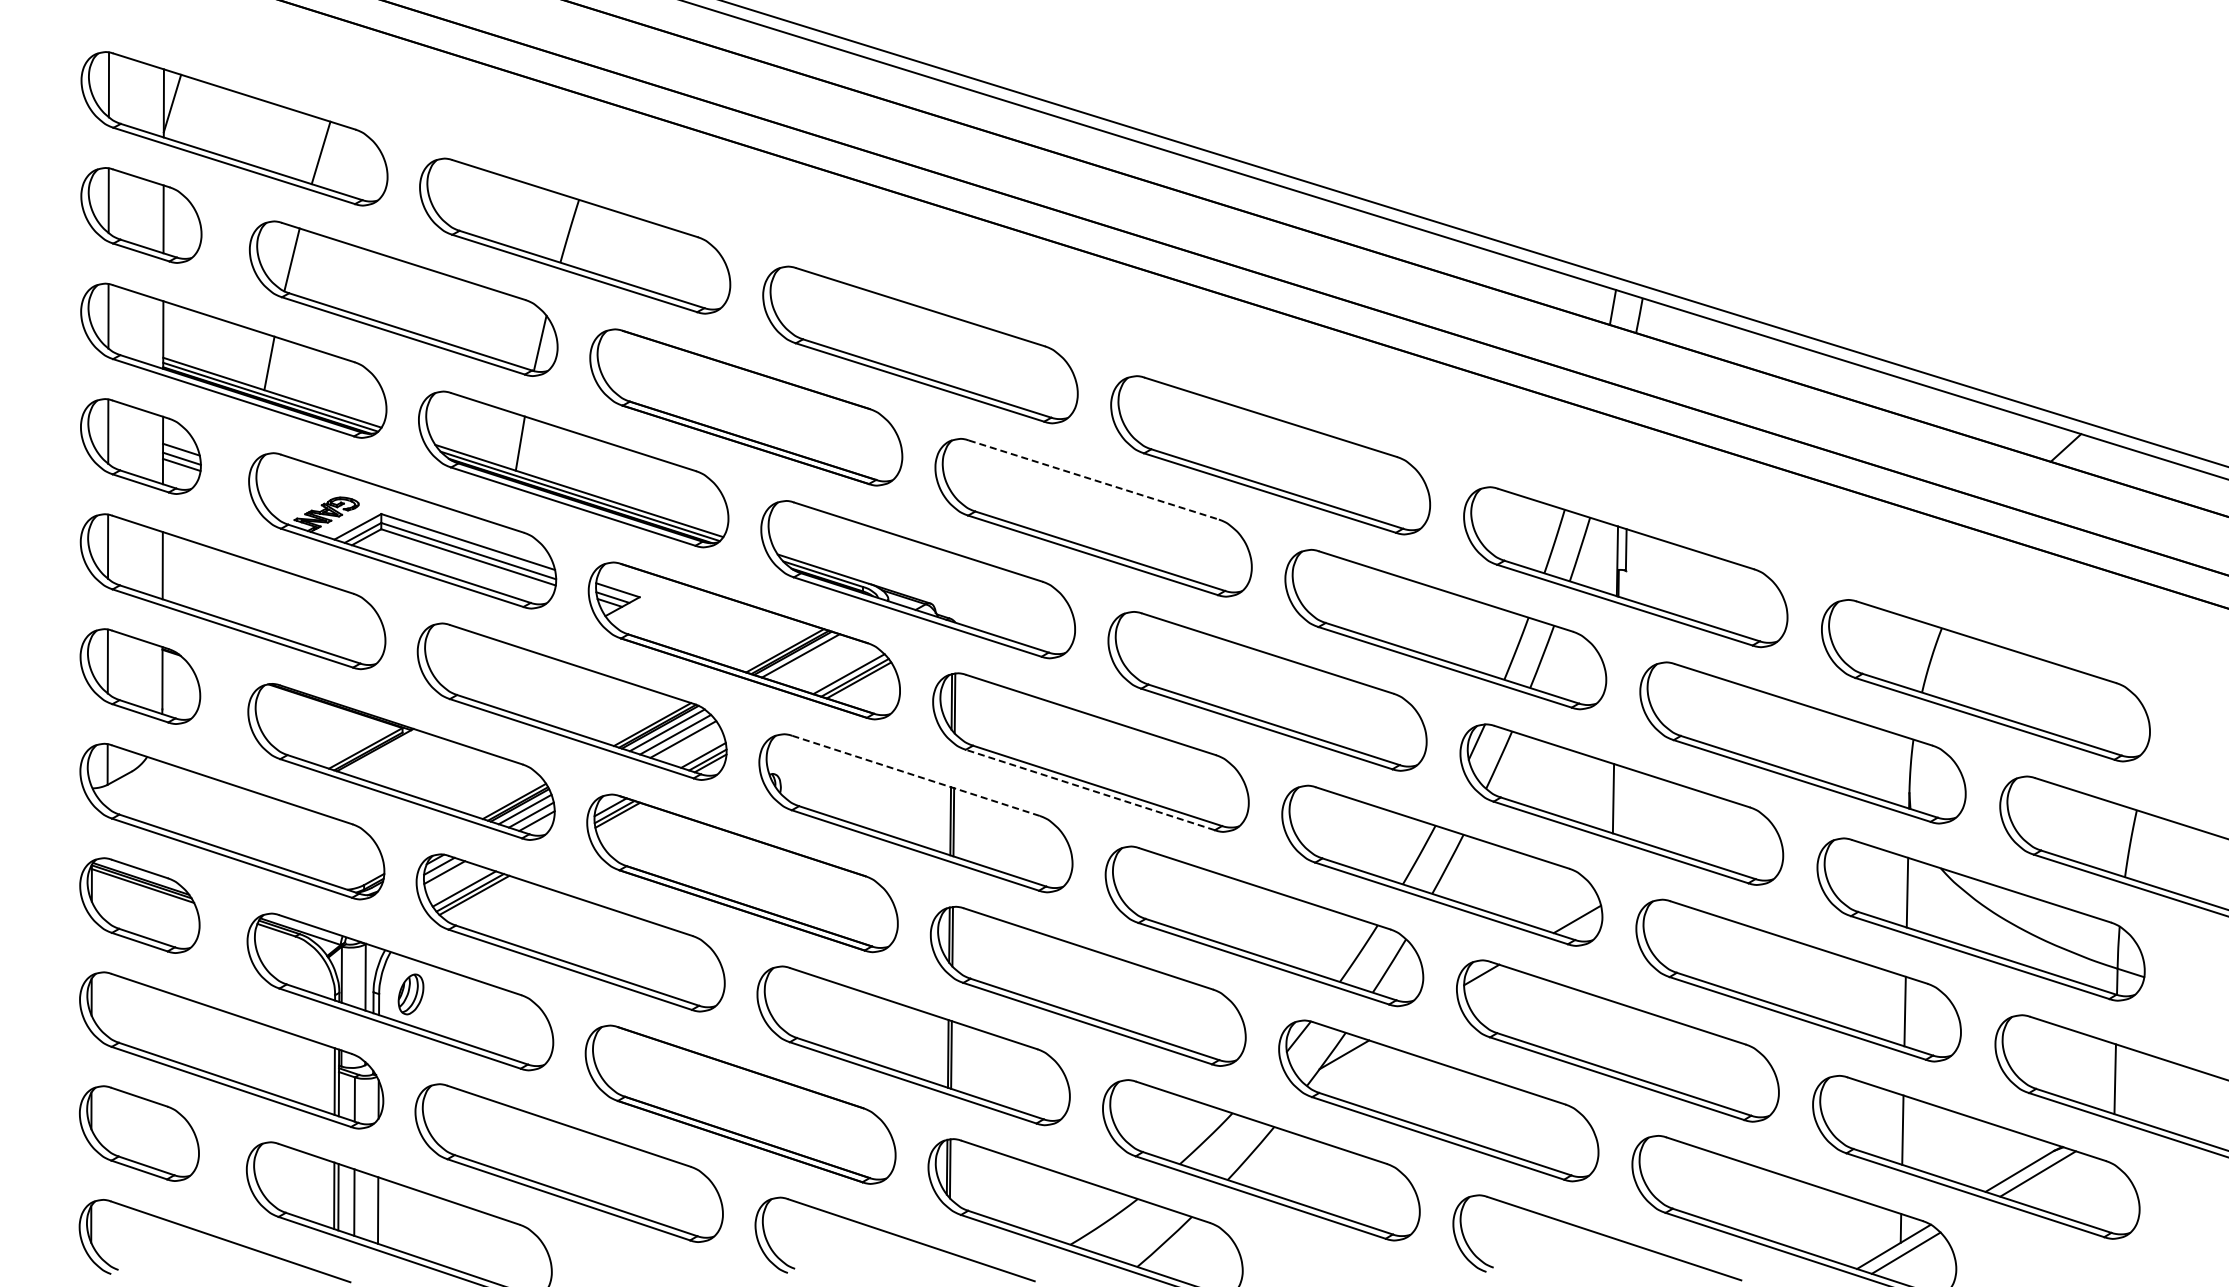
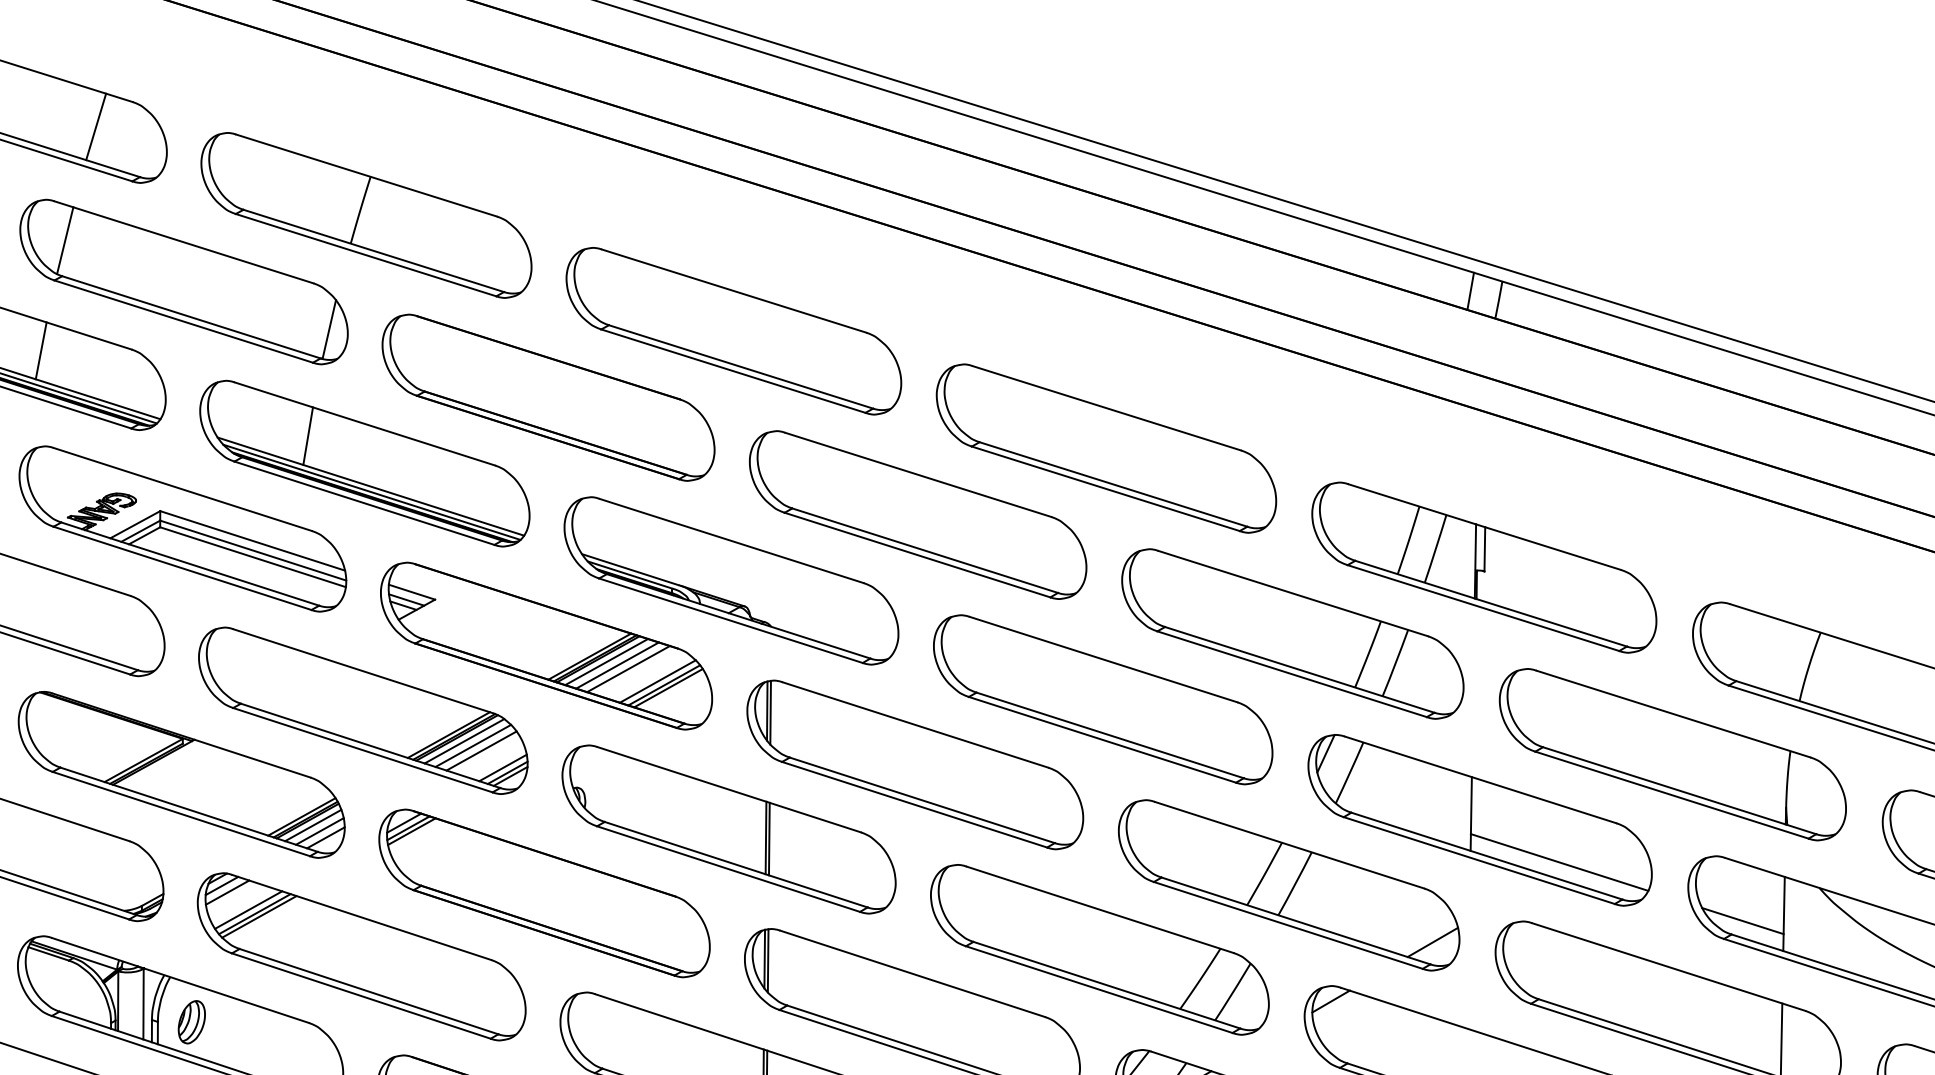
line: (1094, 480) -> (919, 475), dashed -> solid
line: (811, 658) -> (617, 664), added
line: (821, 662) -> (628, 669), added
line: (916, 776) -> (729, 790), dashed -> solid
line: (1090, 790) -> (914, 805), dashed -> solid
line: (1696, 843) -> (1559, 861), added
line: (1868, 899) -> (1742, 921), added

